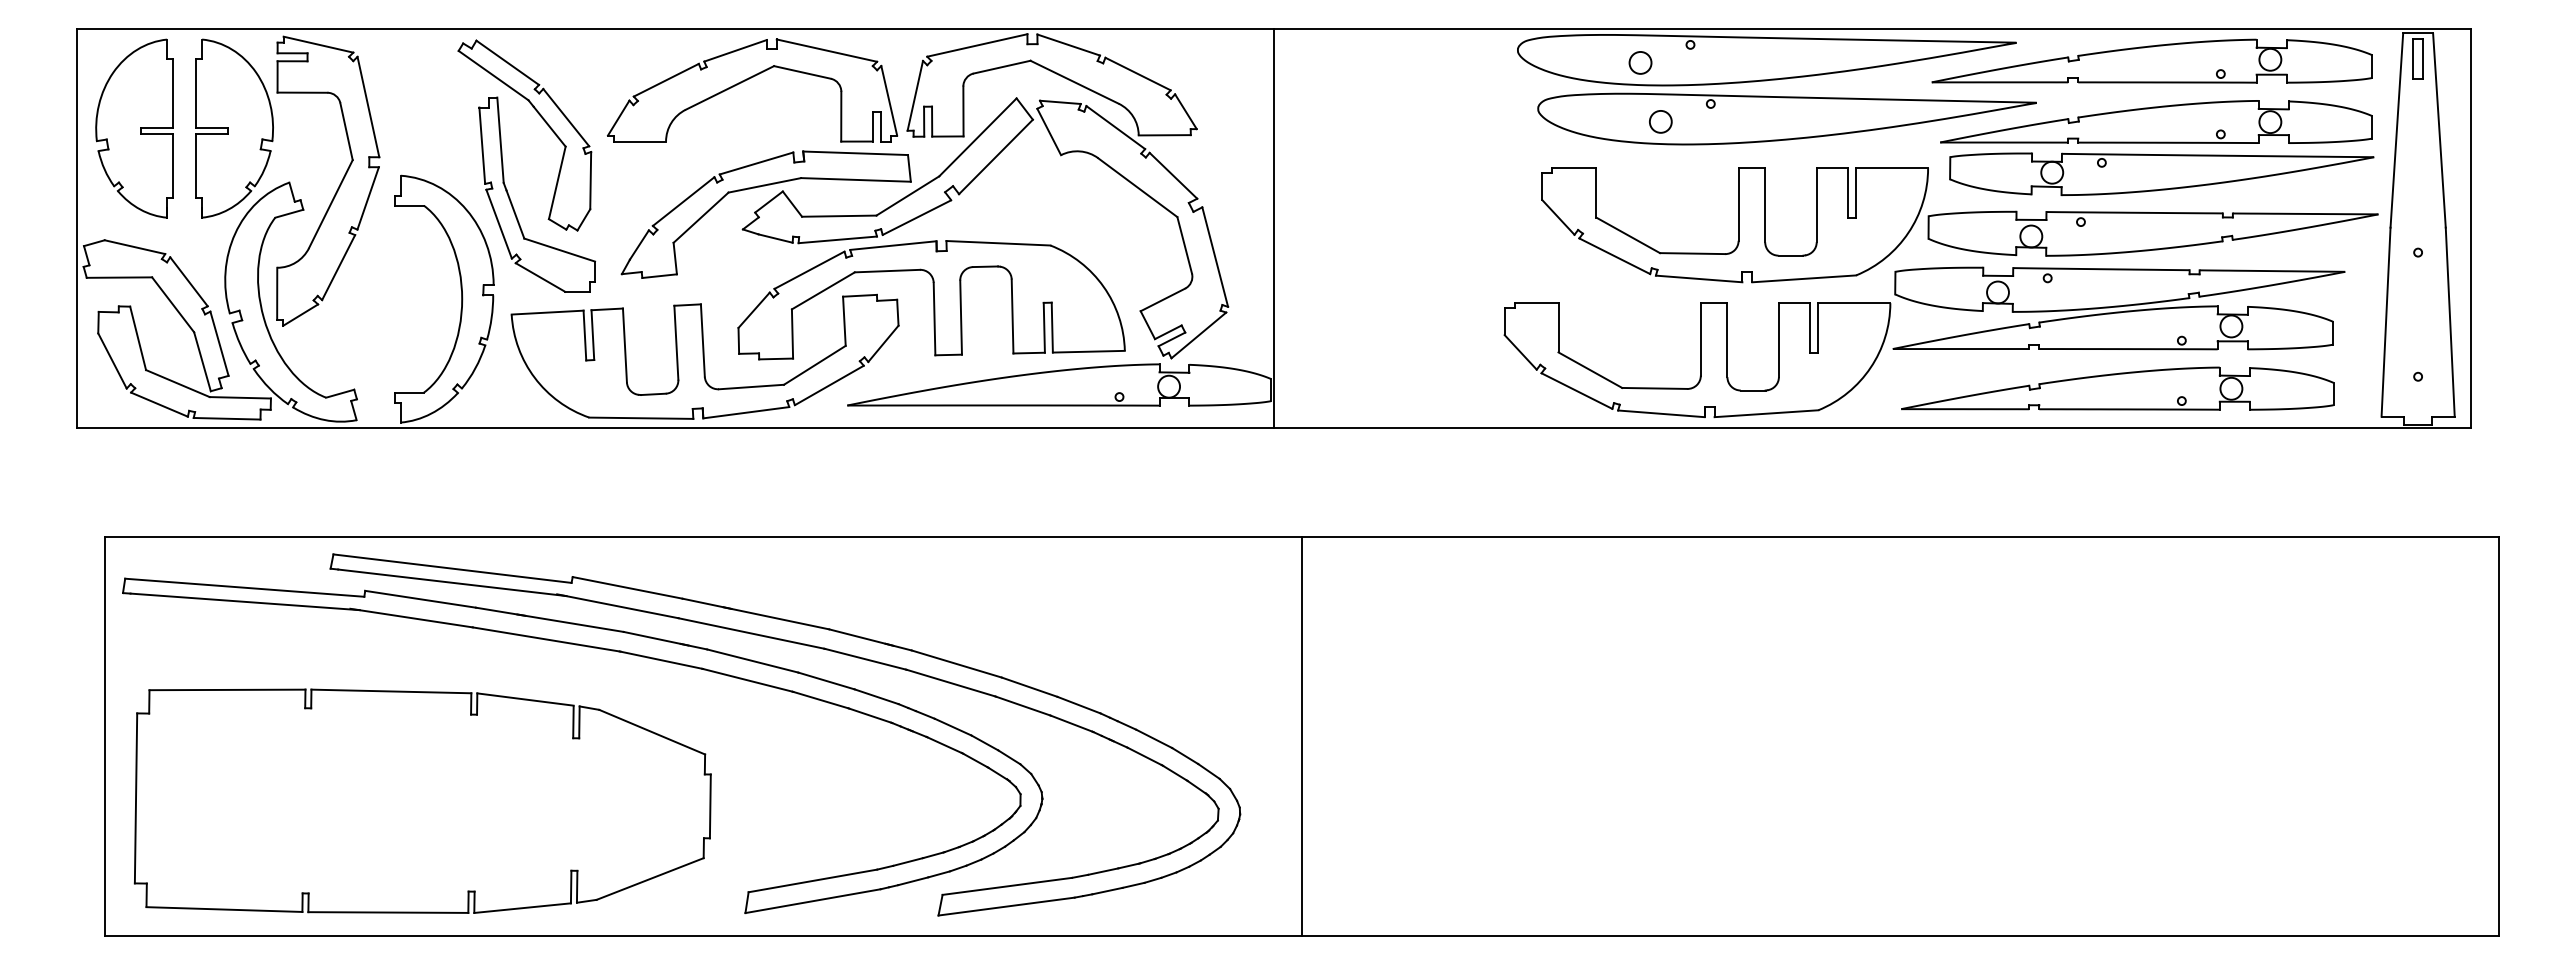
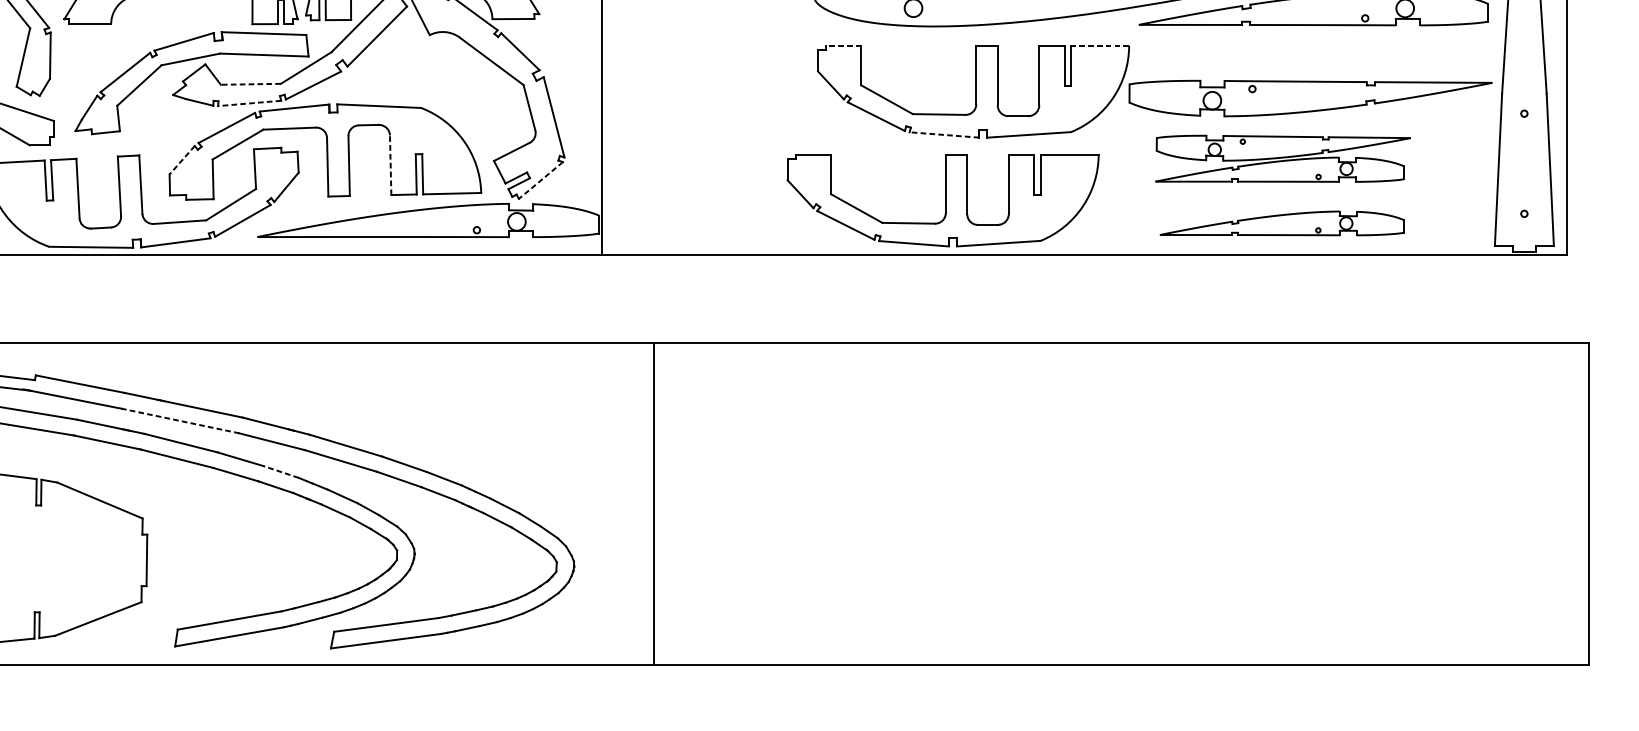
line: (1574, 168) -> (843, 45), solid -> dashed
line: (1892, 168) -> (1100, 45), solid -> dashed
part: (2161, 174) -> (1317, 50), removed
line: (838, 216) -> (250, 84), solid -> dashed
line: (837, 239) -> (249, 103), solid -> dashed
line: (1698, 278) -> (943, 134), solid -> dashed
part: (2118, 308) -> (1282, 158), size x0.7
line: (754, 310) -> (182, 160), solid -> dashed
line: (1012, 316) -> (390, 165), solid -> dashed
line: (1198, 335) -> (540, 180), solid -> dashed
part: (2117, 388) -> (1281, 223), size x0.7
line: (751, 633) -> (180, 420), solid -> dashed
line: (876, 696) -> (280, 471), solid -> dashed
line: (1301, 736) -> (653, 504), moved

